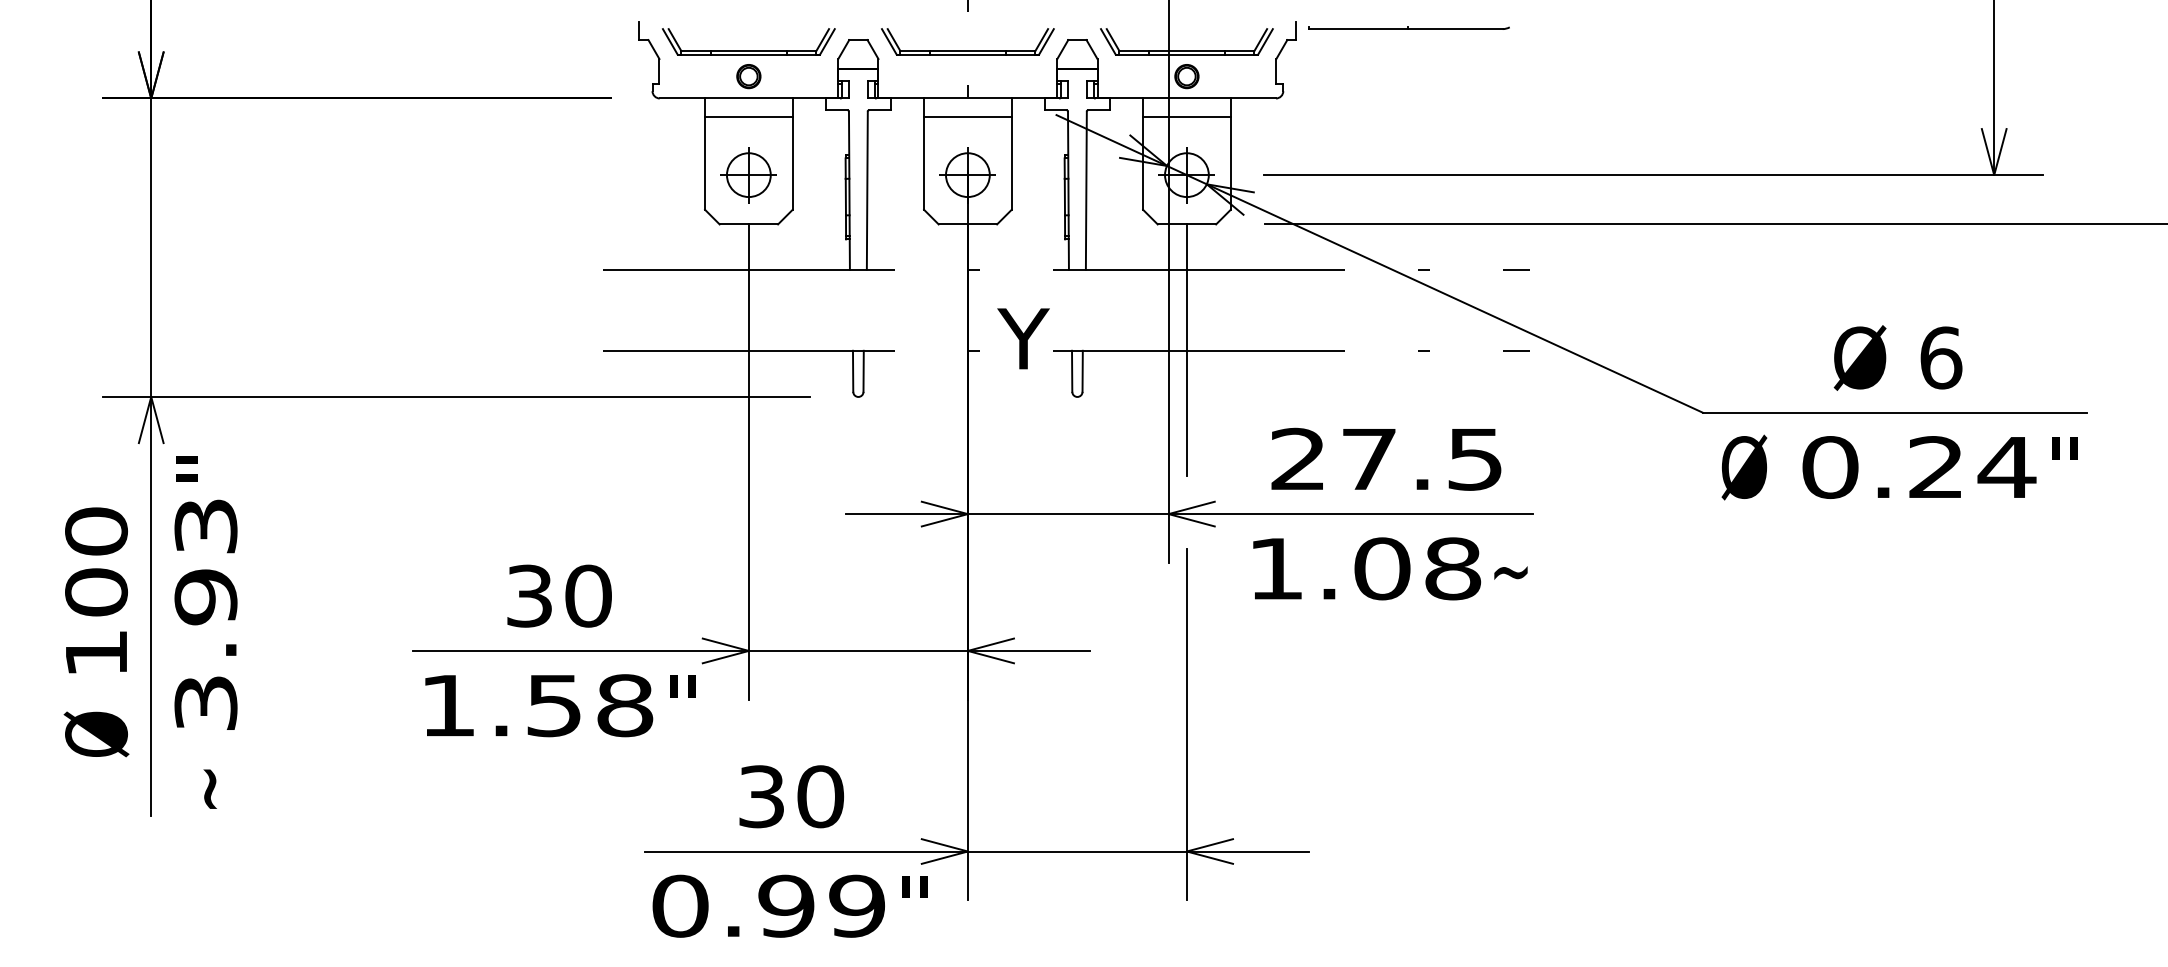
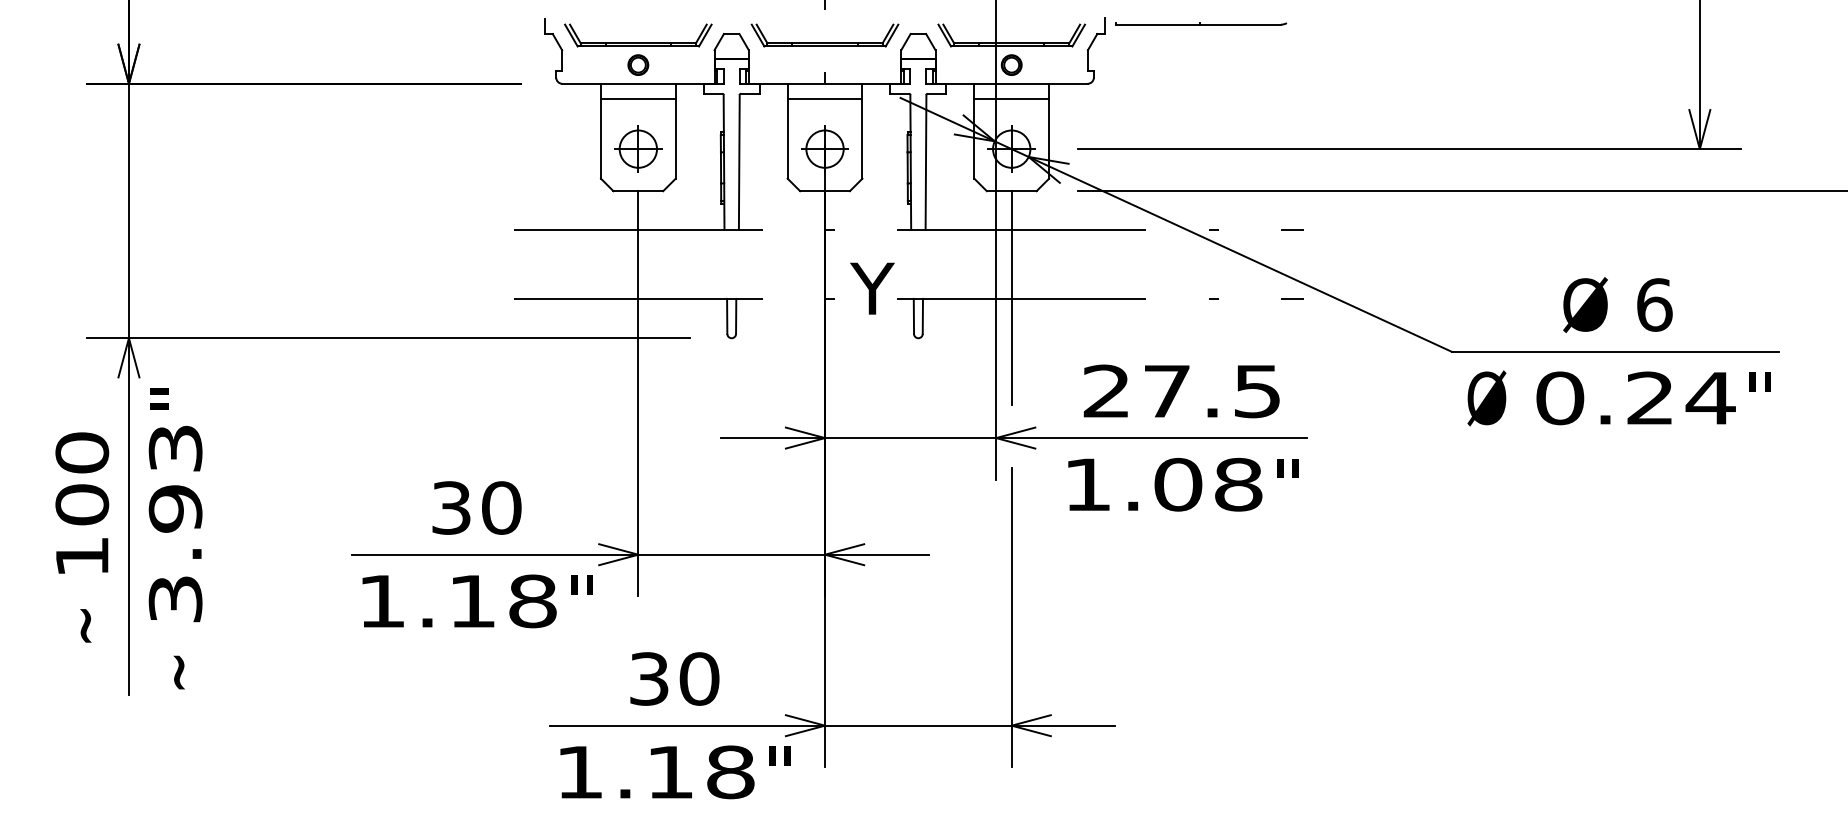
text: (1510, 559) -> (1287, 476), ~ -> "
text: (554, 705) -> (472, 601), 1.58 -> 1.18
text: (96, 733) -> (82, 625), Ø -> ~
text: (768, 906) -> (655, 772), 0.99 -> 1.18

